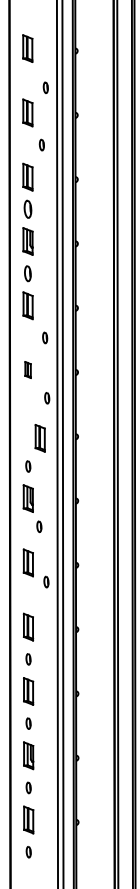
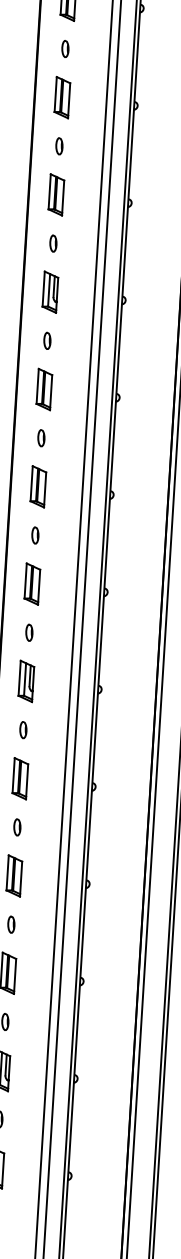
part: (45, 87) -> (64, 48), moved
part: (41, 144) -> (58, 145), moved
part: (27, 209) -> (52, 243), size x0.62
part: (28, 273) -> (48, 340), size x0.71
part: (45, 337) -> (41, 437), moved
part: (27, 369) -> (37, 485), size x1.67
part: (47, 398) -> (35, 535), moved
part: (39, 438) -> (31, 584), moved
part: (39, 526) -> (23, 729), moved
part: (46, 581) -> (17, 826), moved

